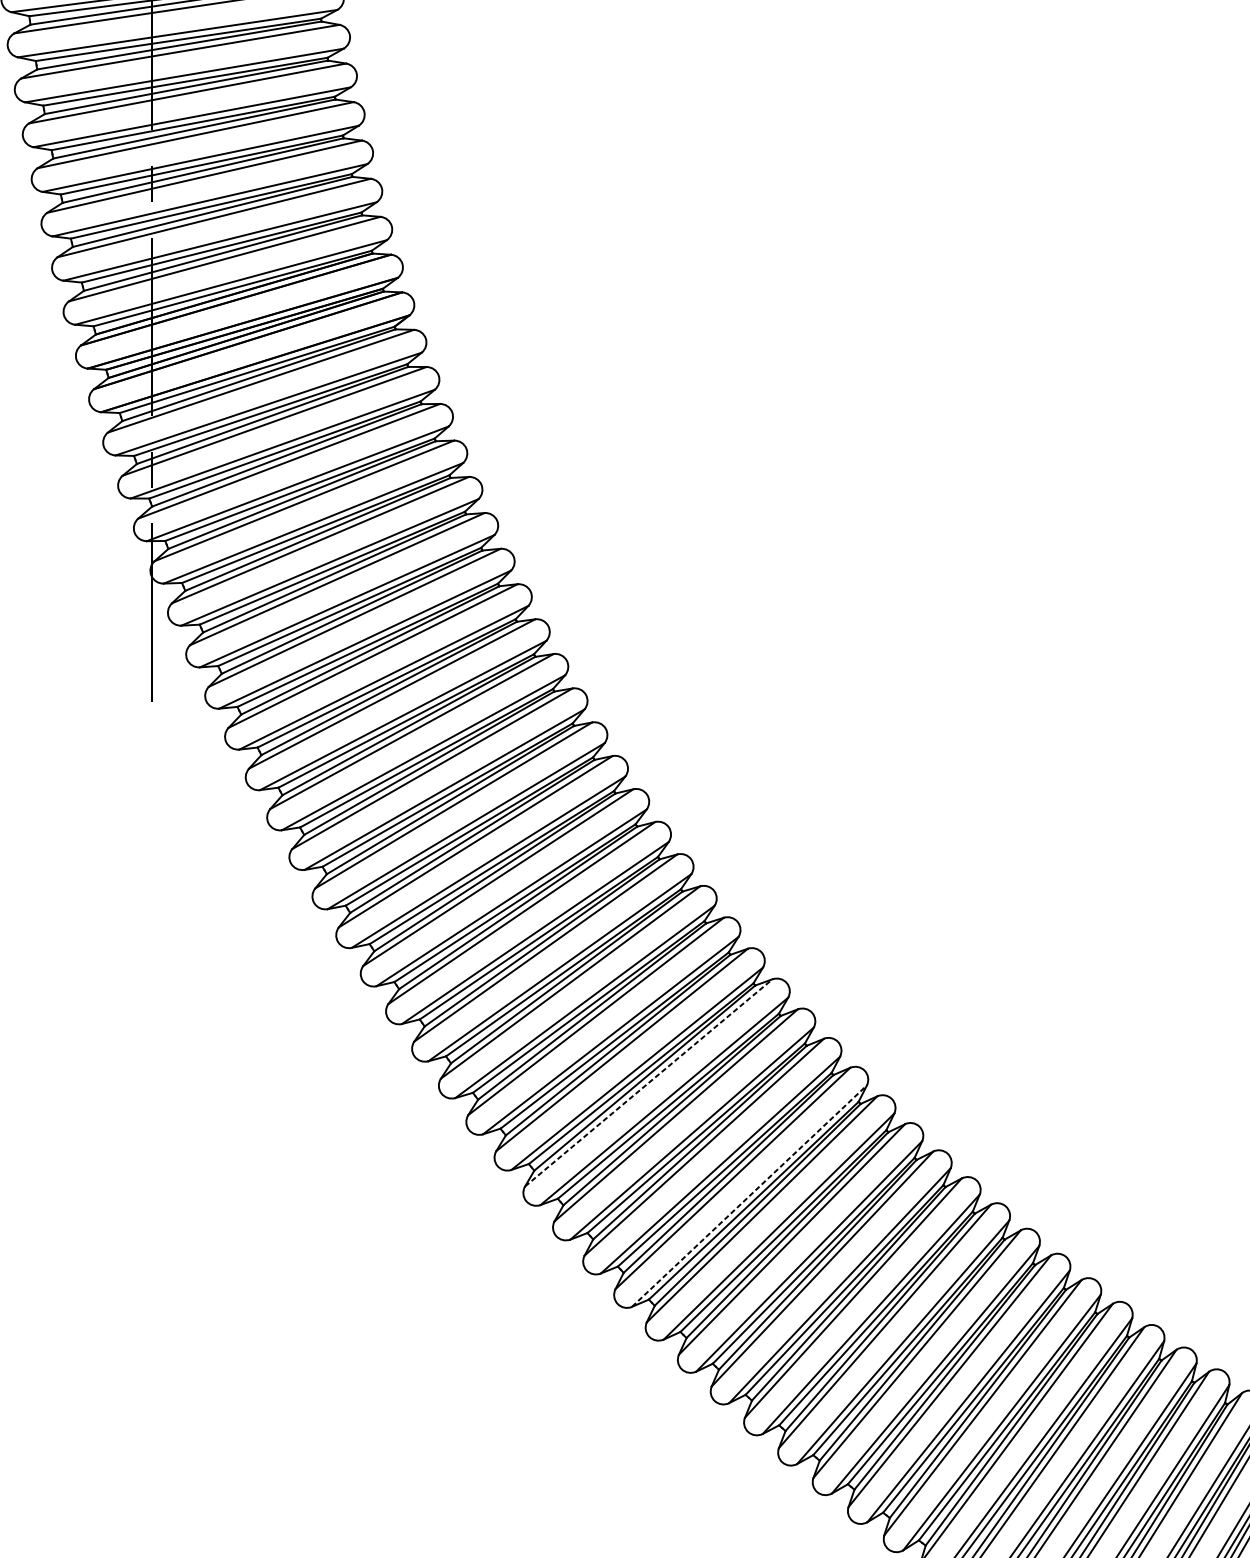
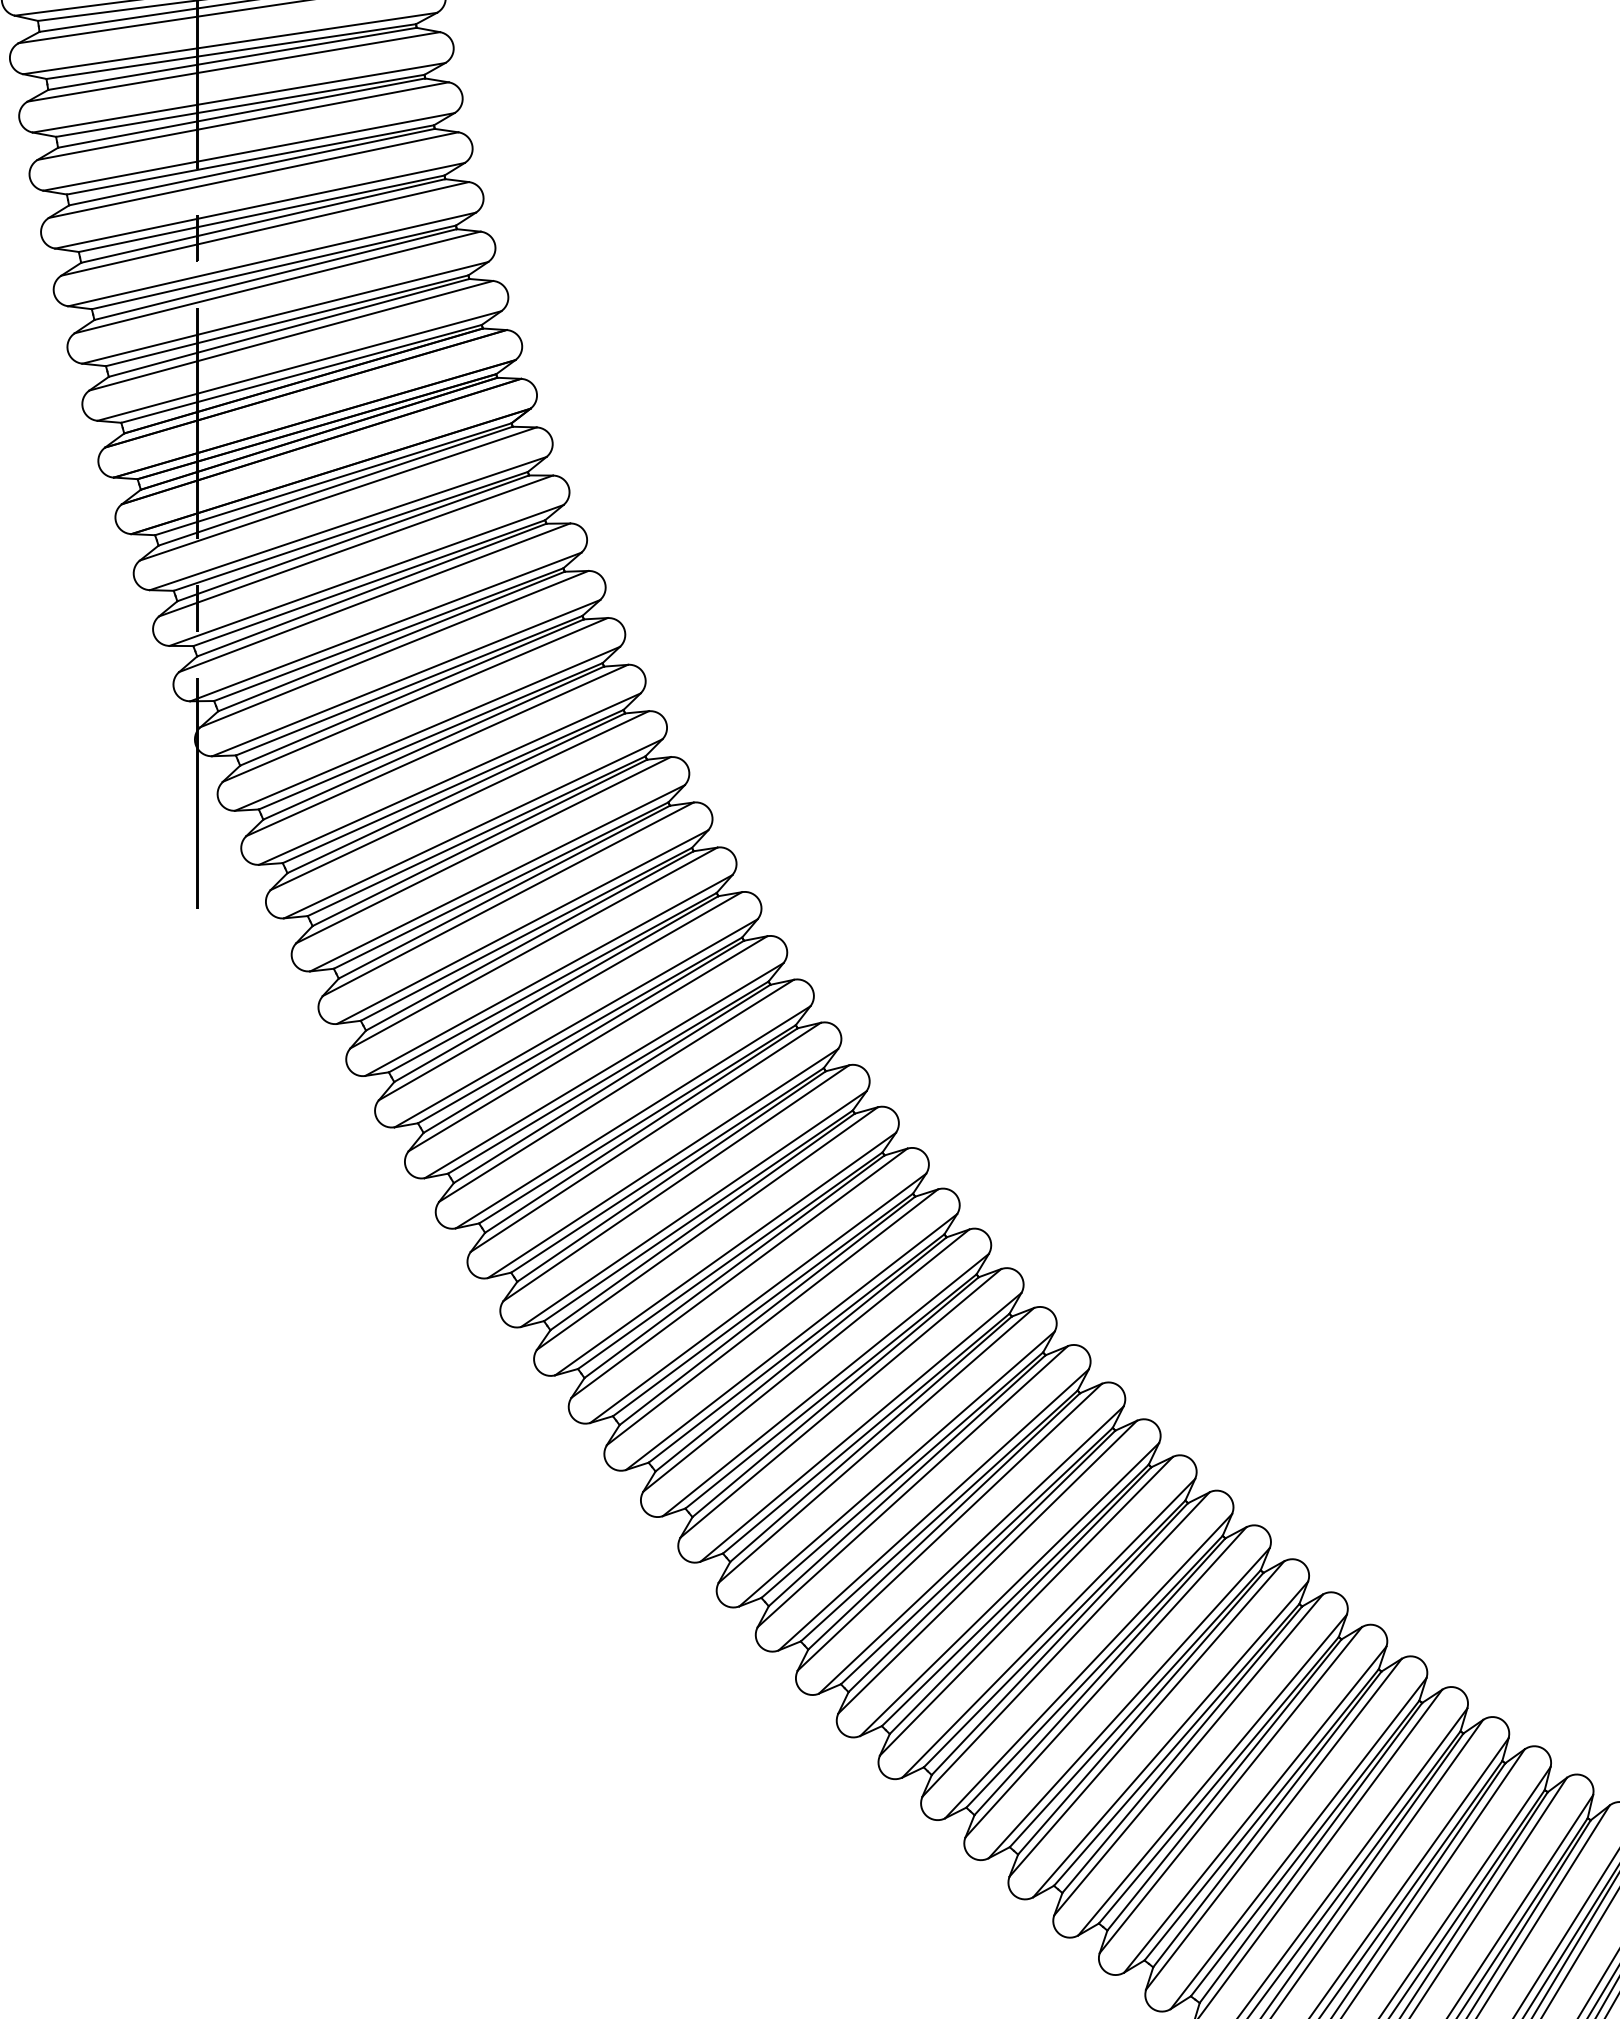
line: (649, 1083) -> (841, 1403), dashed -> solid
line: (749, 1195) -> (971, 1549), dashed -> solid

